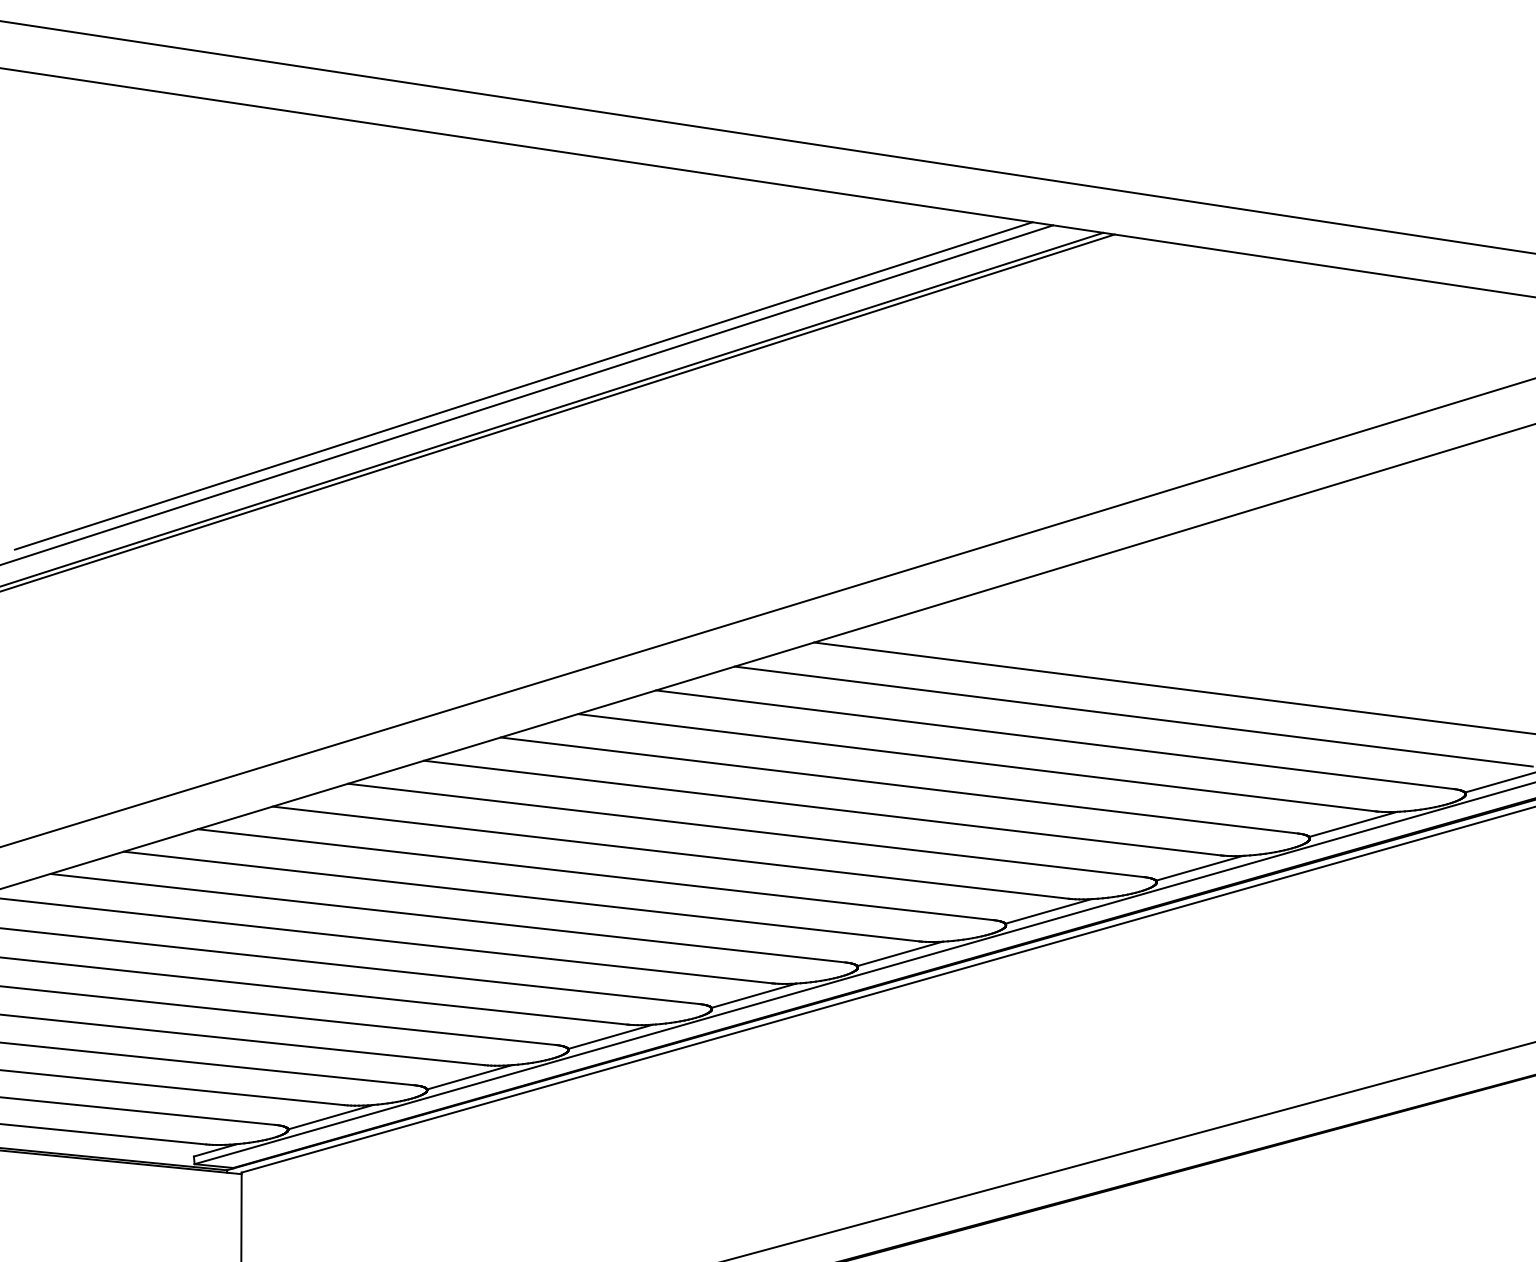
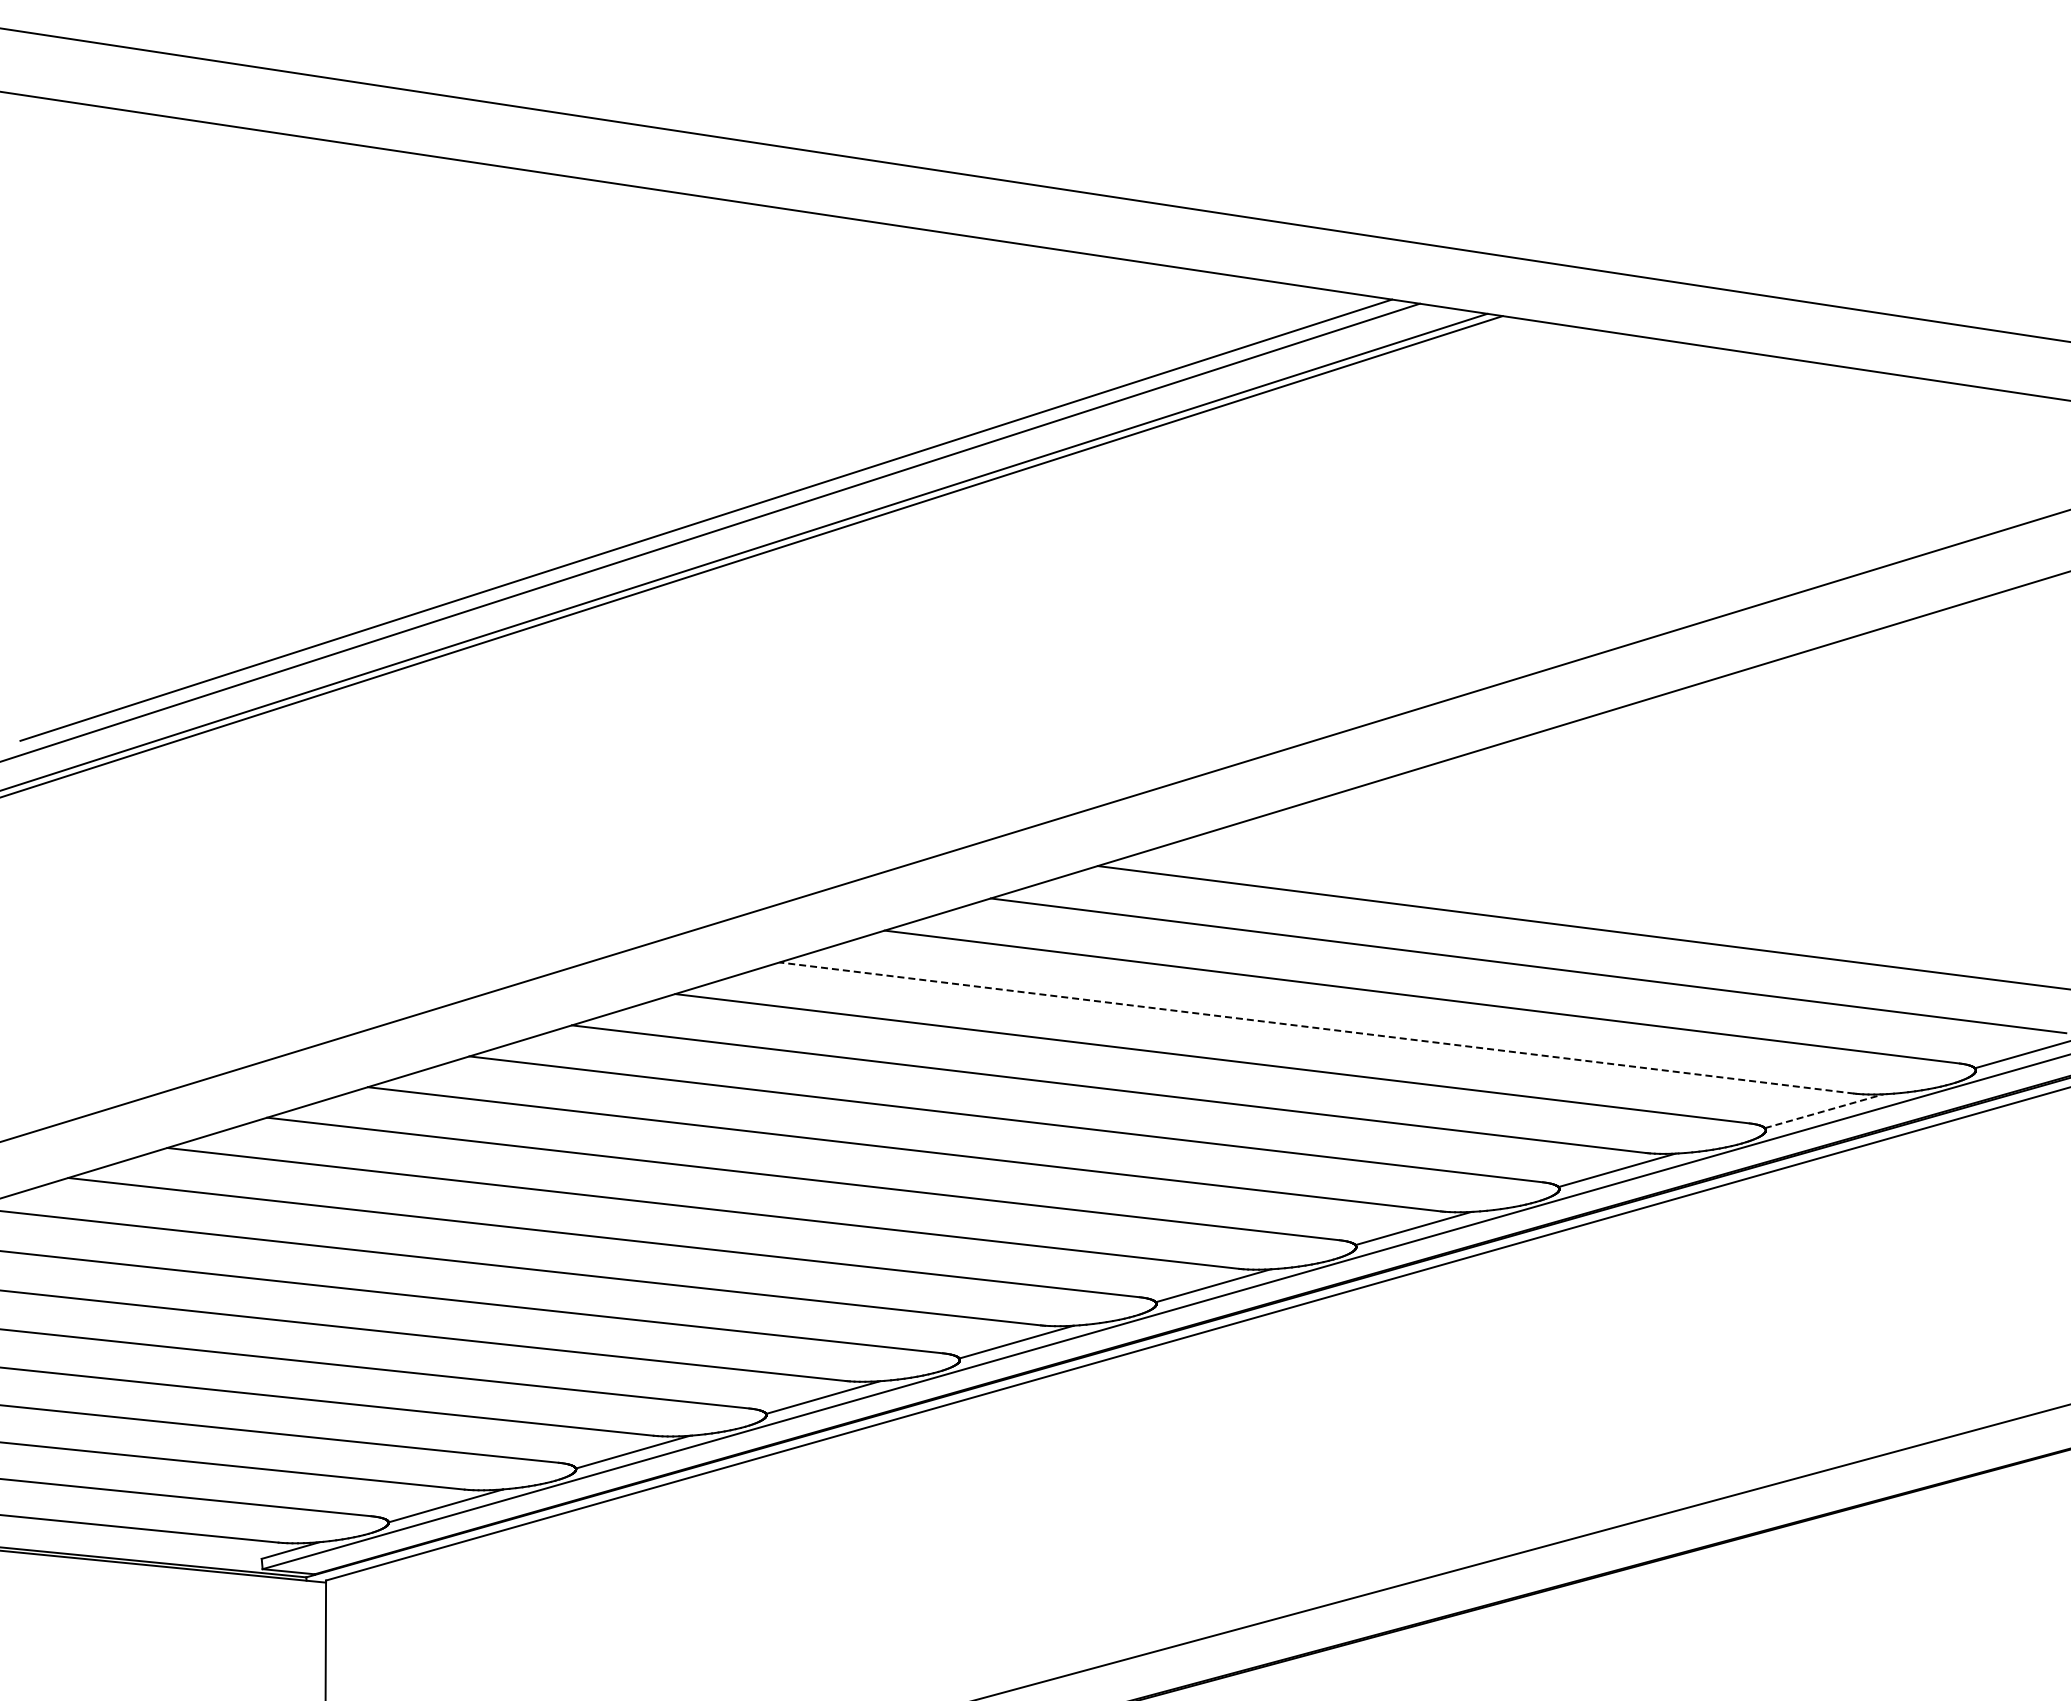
line: (976, 762) -> (1316, 1027), solid -> dashed
line: (1353, 824) -> (1824, 1111), solid -> dashed

